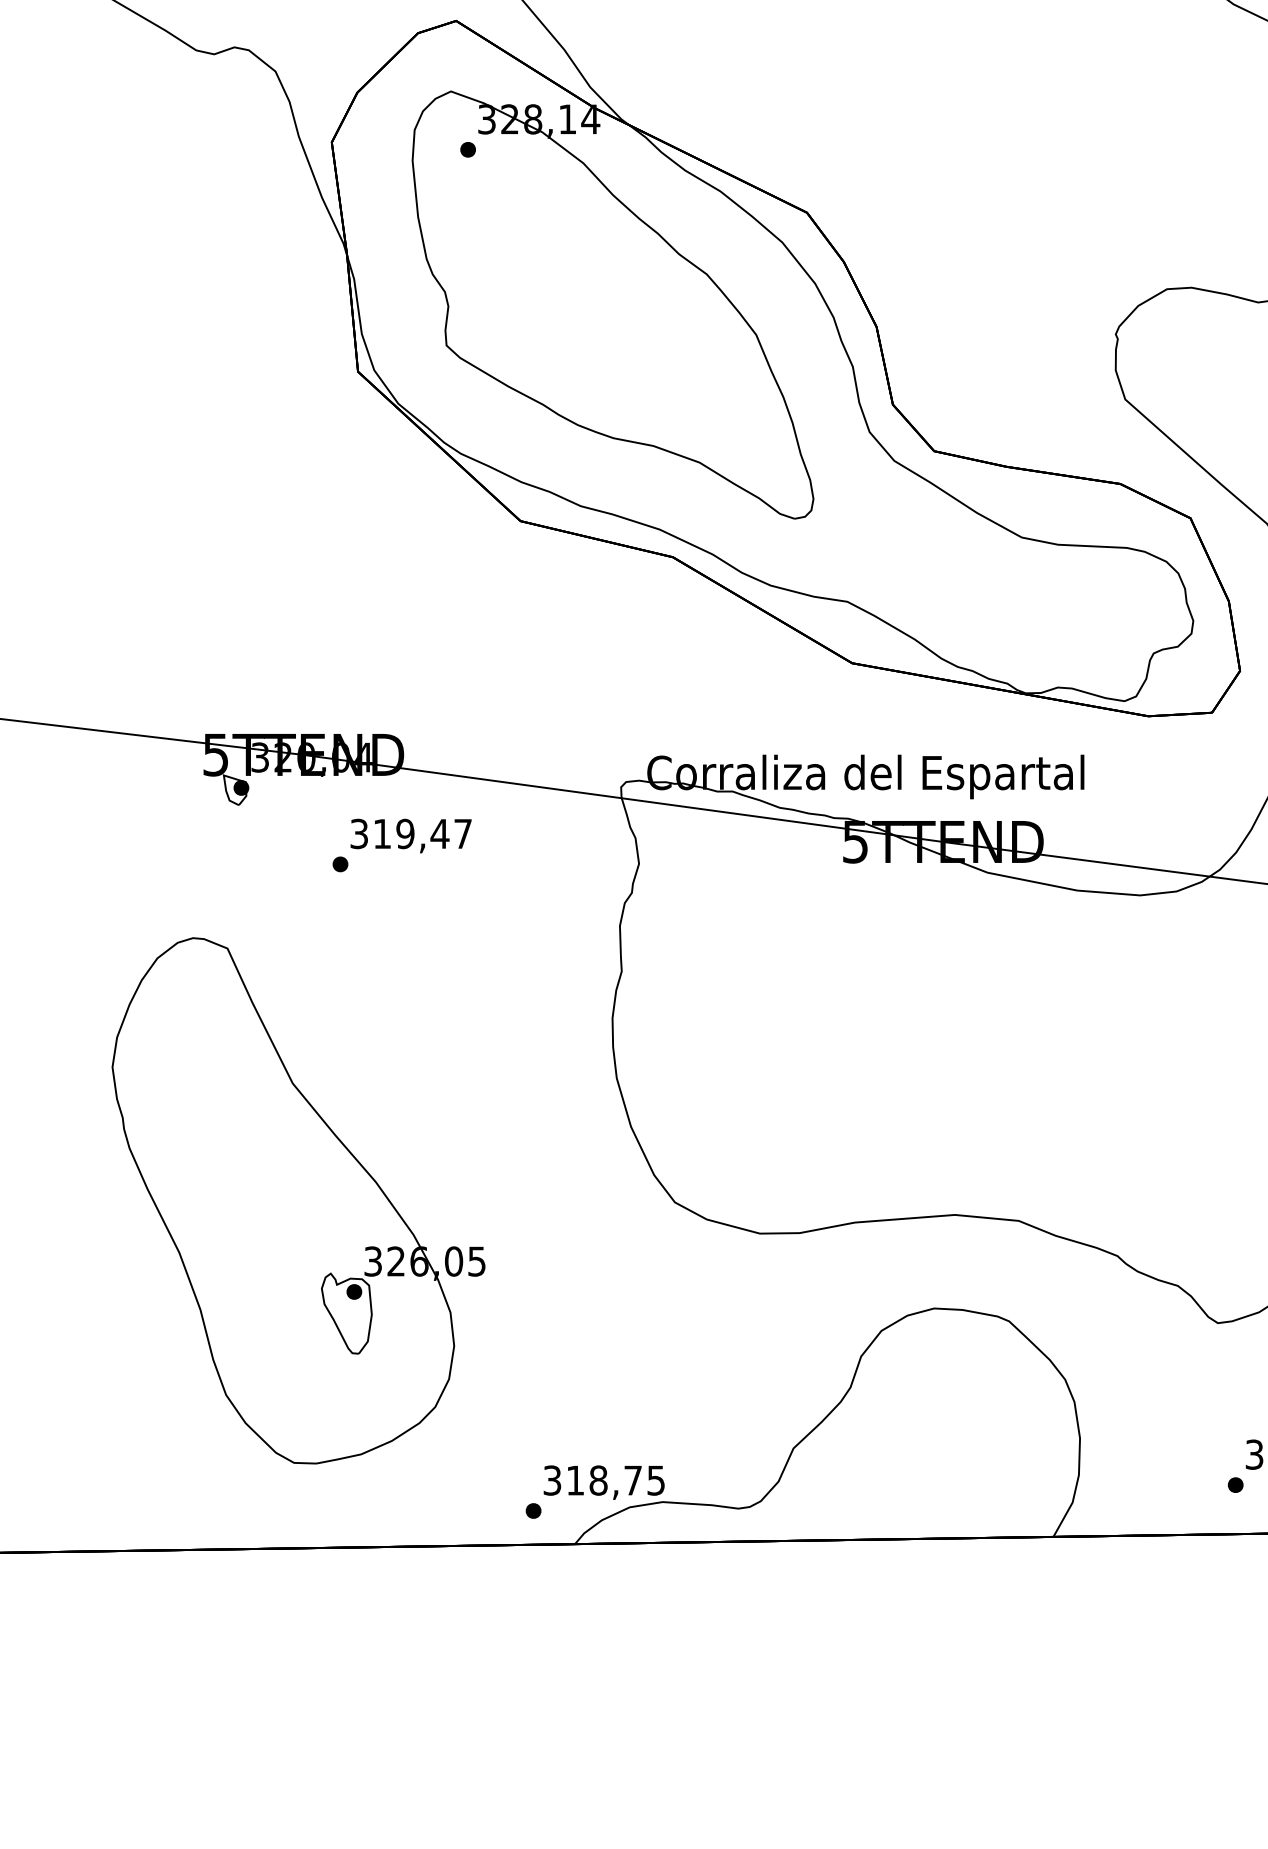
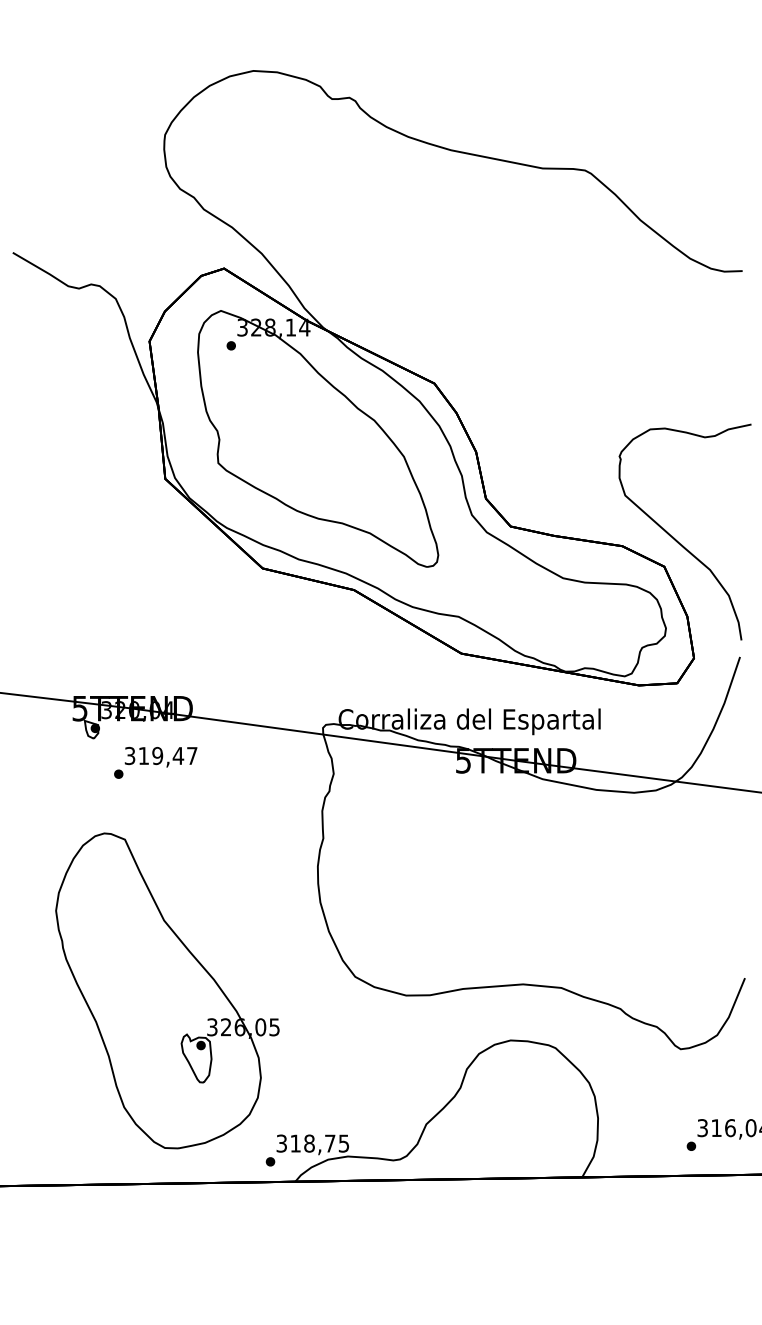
text: (401, 844) -> (155, 762), moved
part: (298, 1200) -> (167, 990), moved

